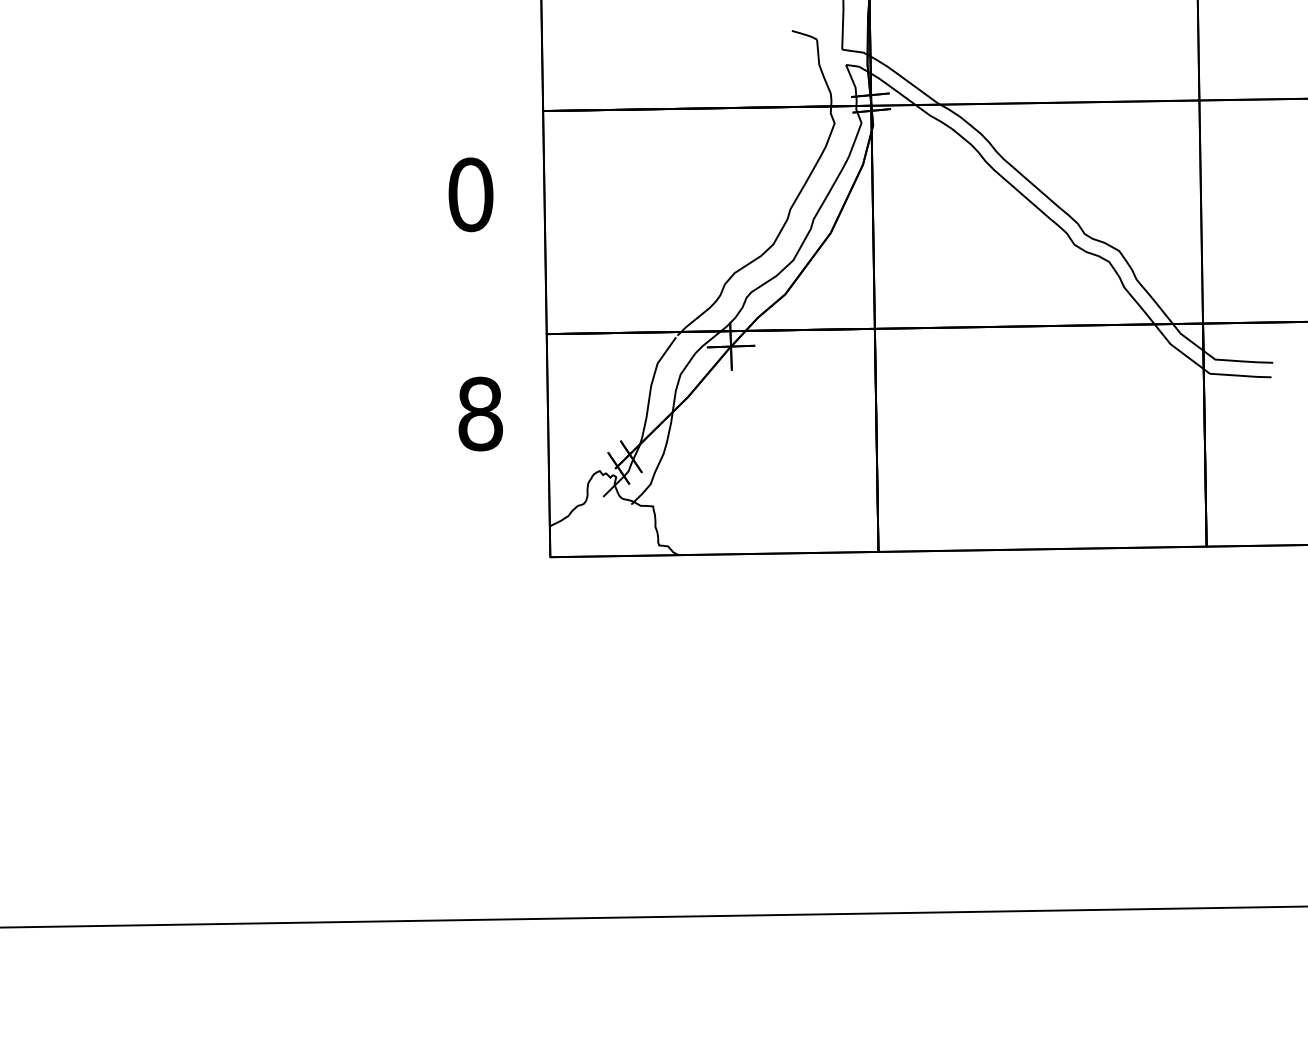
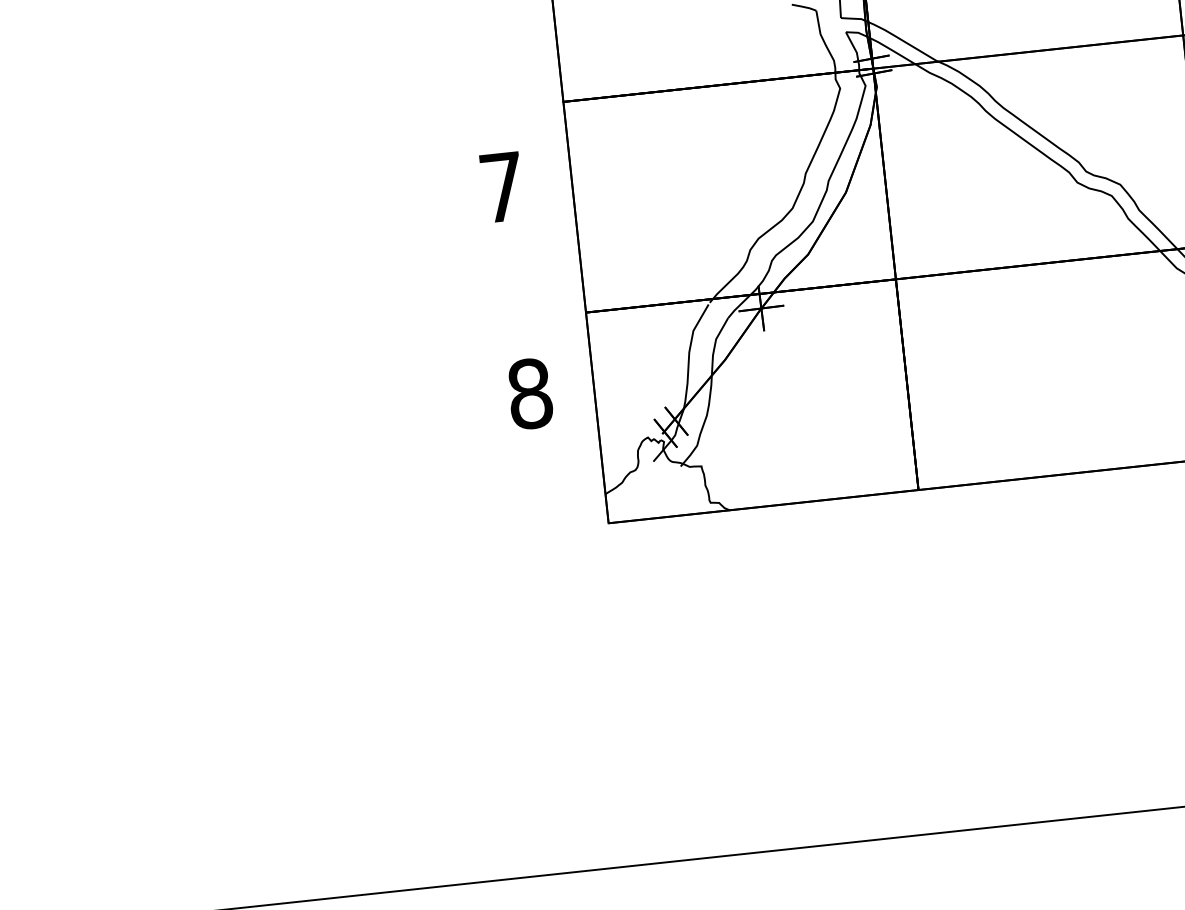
text: (470, 194) -> (501, 187), 0 -> 7

